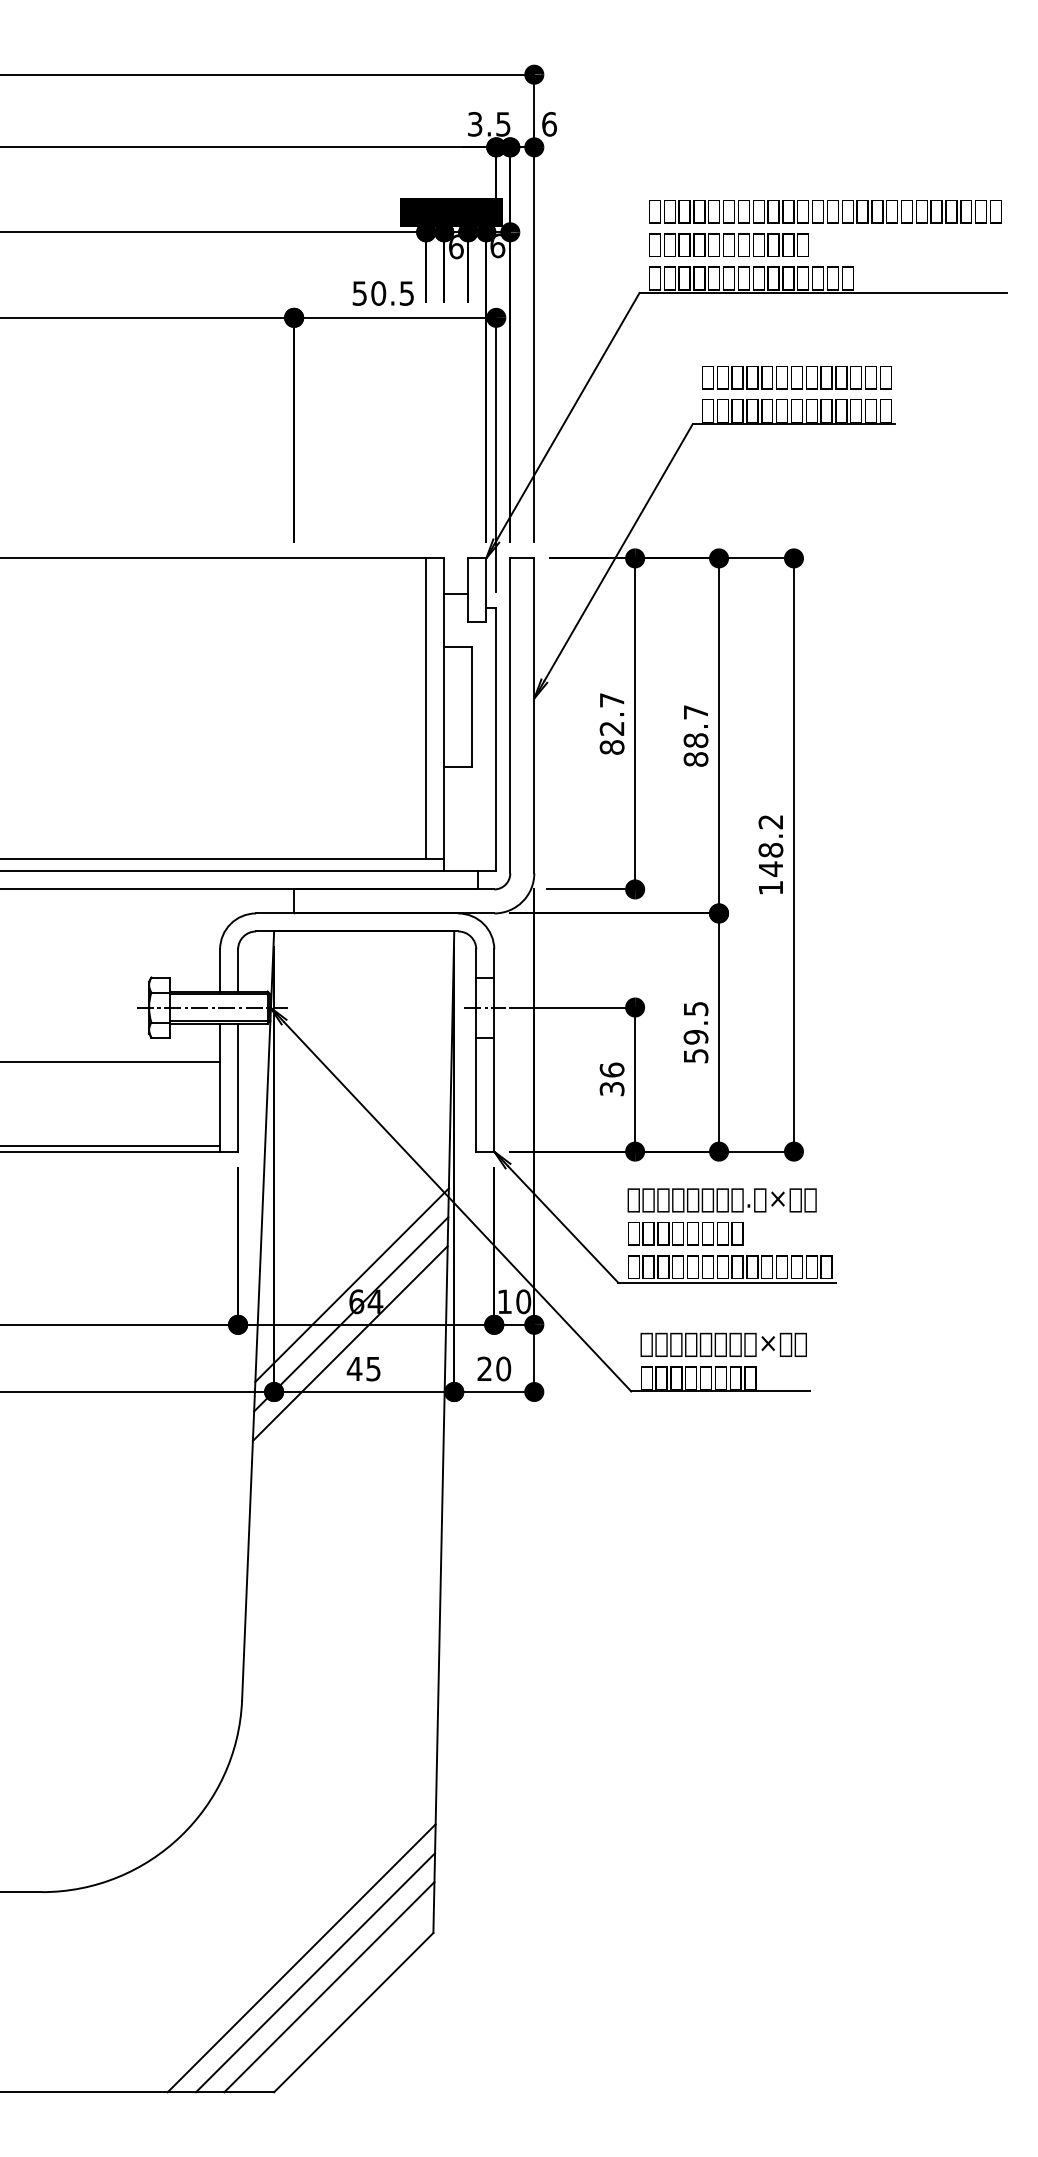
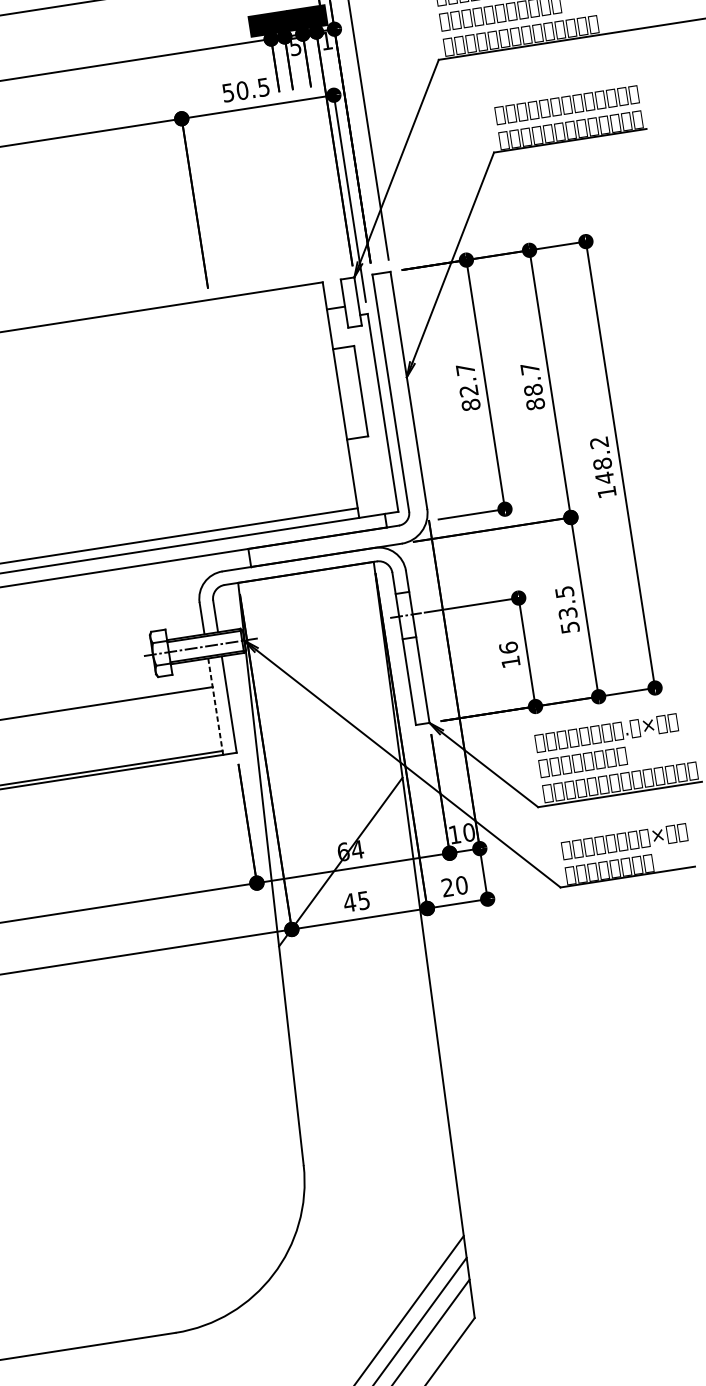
text: (497, 245) -> (326, 40), 6 -> 1
text: (456, 246) -> (295, 46), 6 -> 5
line: (426, 708) -> (326, 397), removed
text: (695, 1037) -> (567, 613), 59.5 -> 53.5
line: (220, 1088) -> (216, 707), solid -> dashed
text: (611, 1089) -> (510, 662), 36 -> 16
line: (351, 1284) -> (337, 839), removed
line: (349, 1343) -> (342, 884), removed

